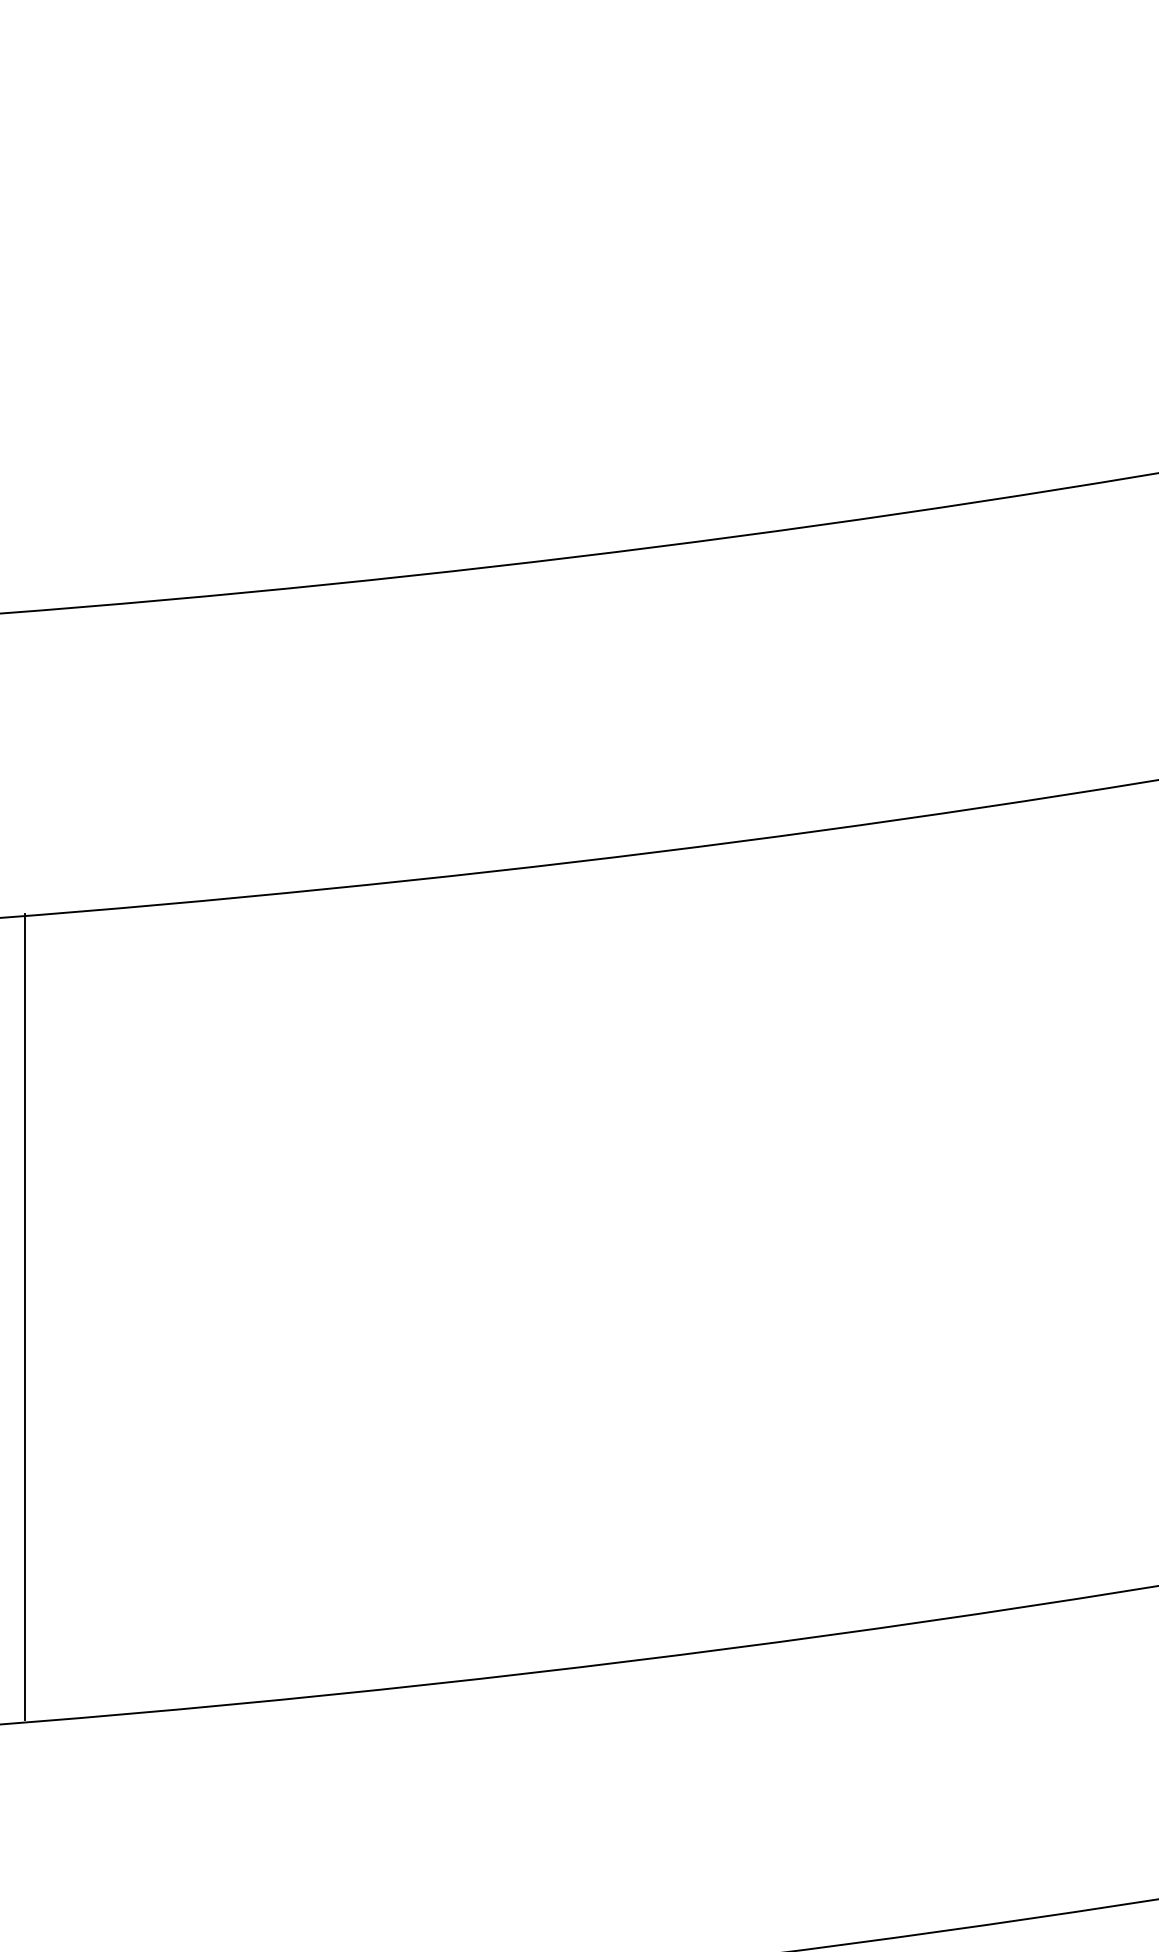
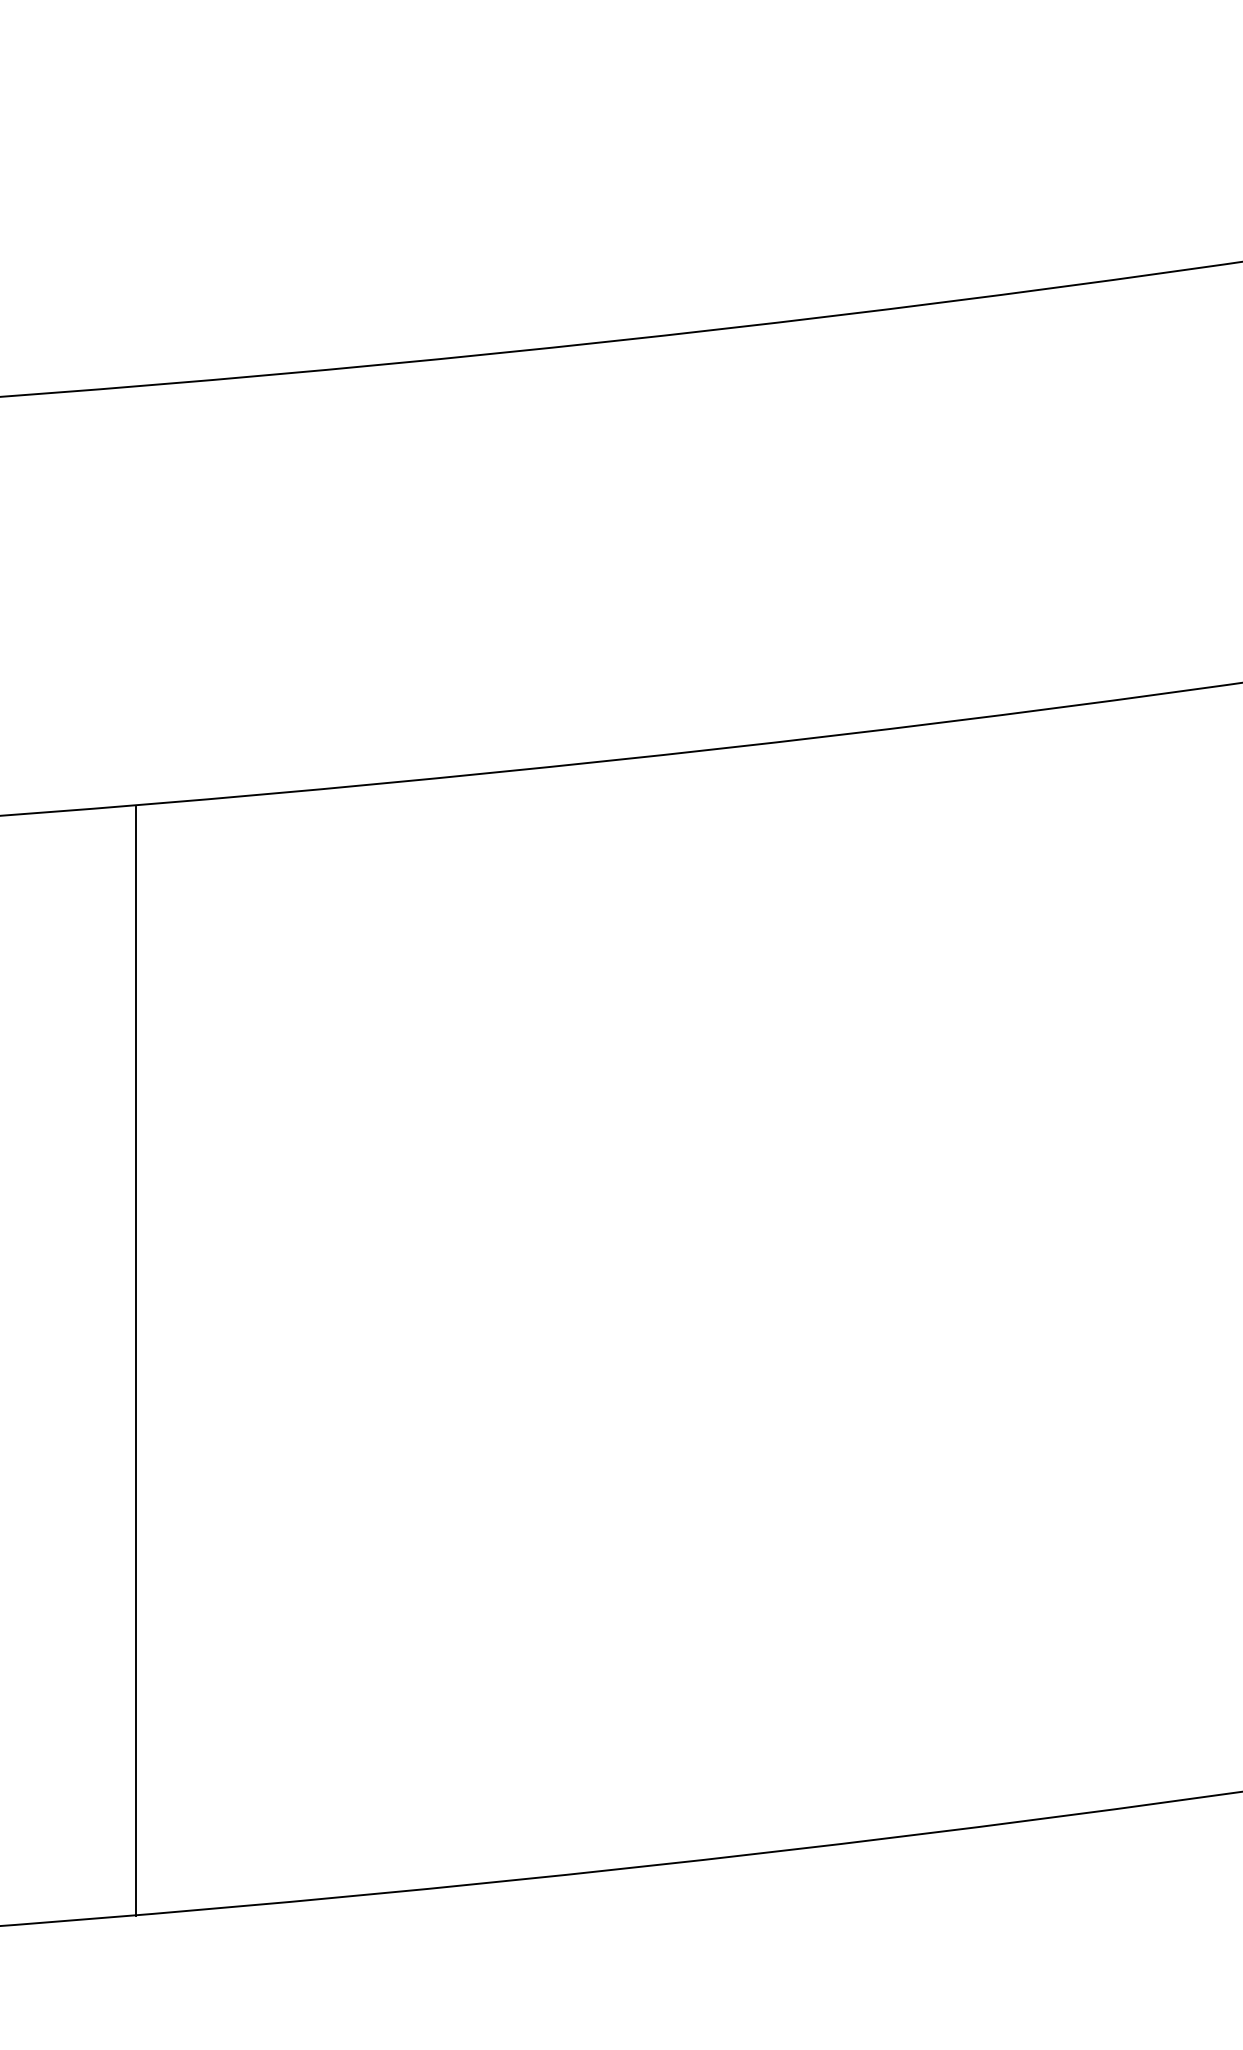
line: (25, 1316) -> (136, 1361), moved

